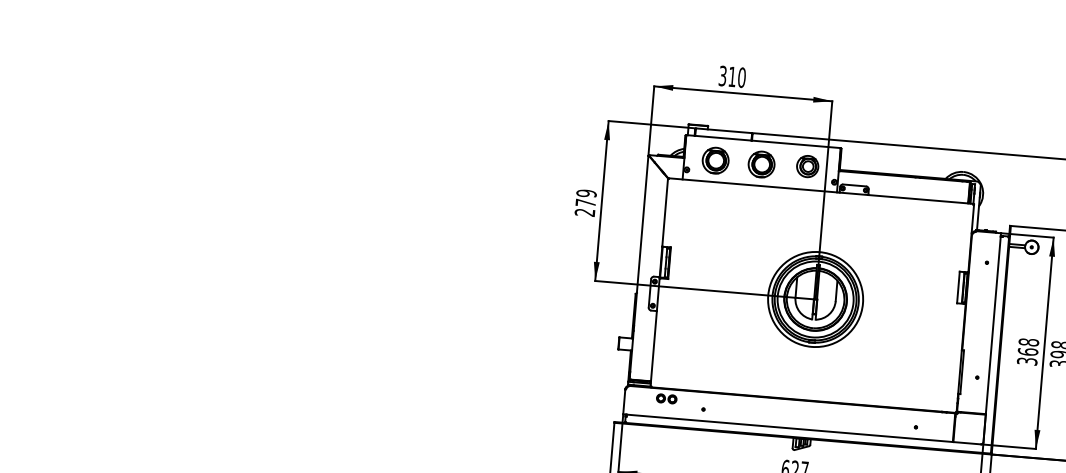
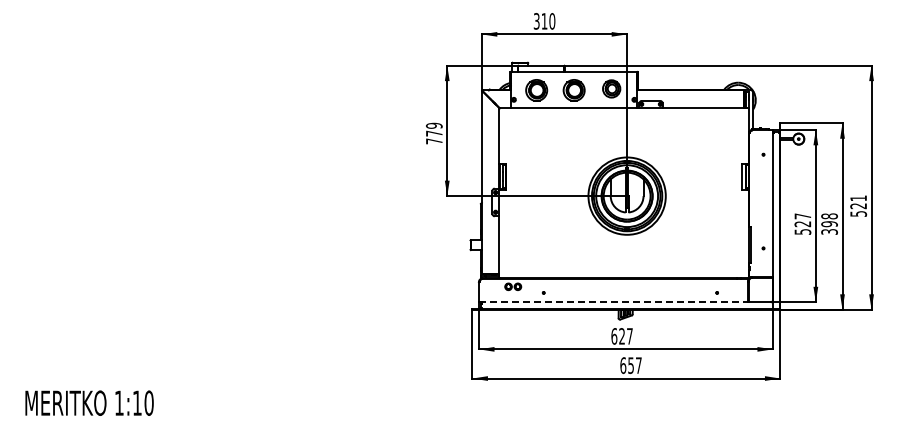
text: (583, 212) -> (433, 141), 279 -> 779
text: (1027, 351) -> (802, 223), 368 -> 527
line: (787, 428) -> (613, 302), solid -> dashed

